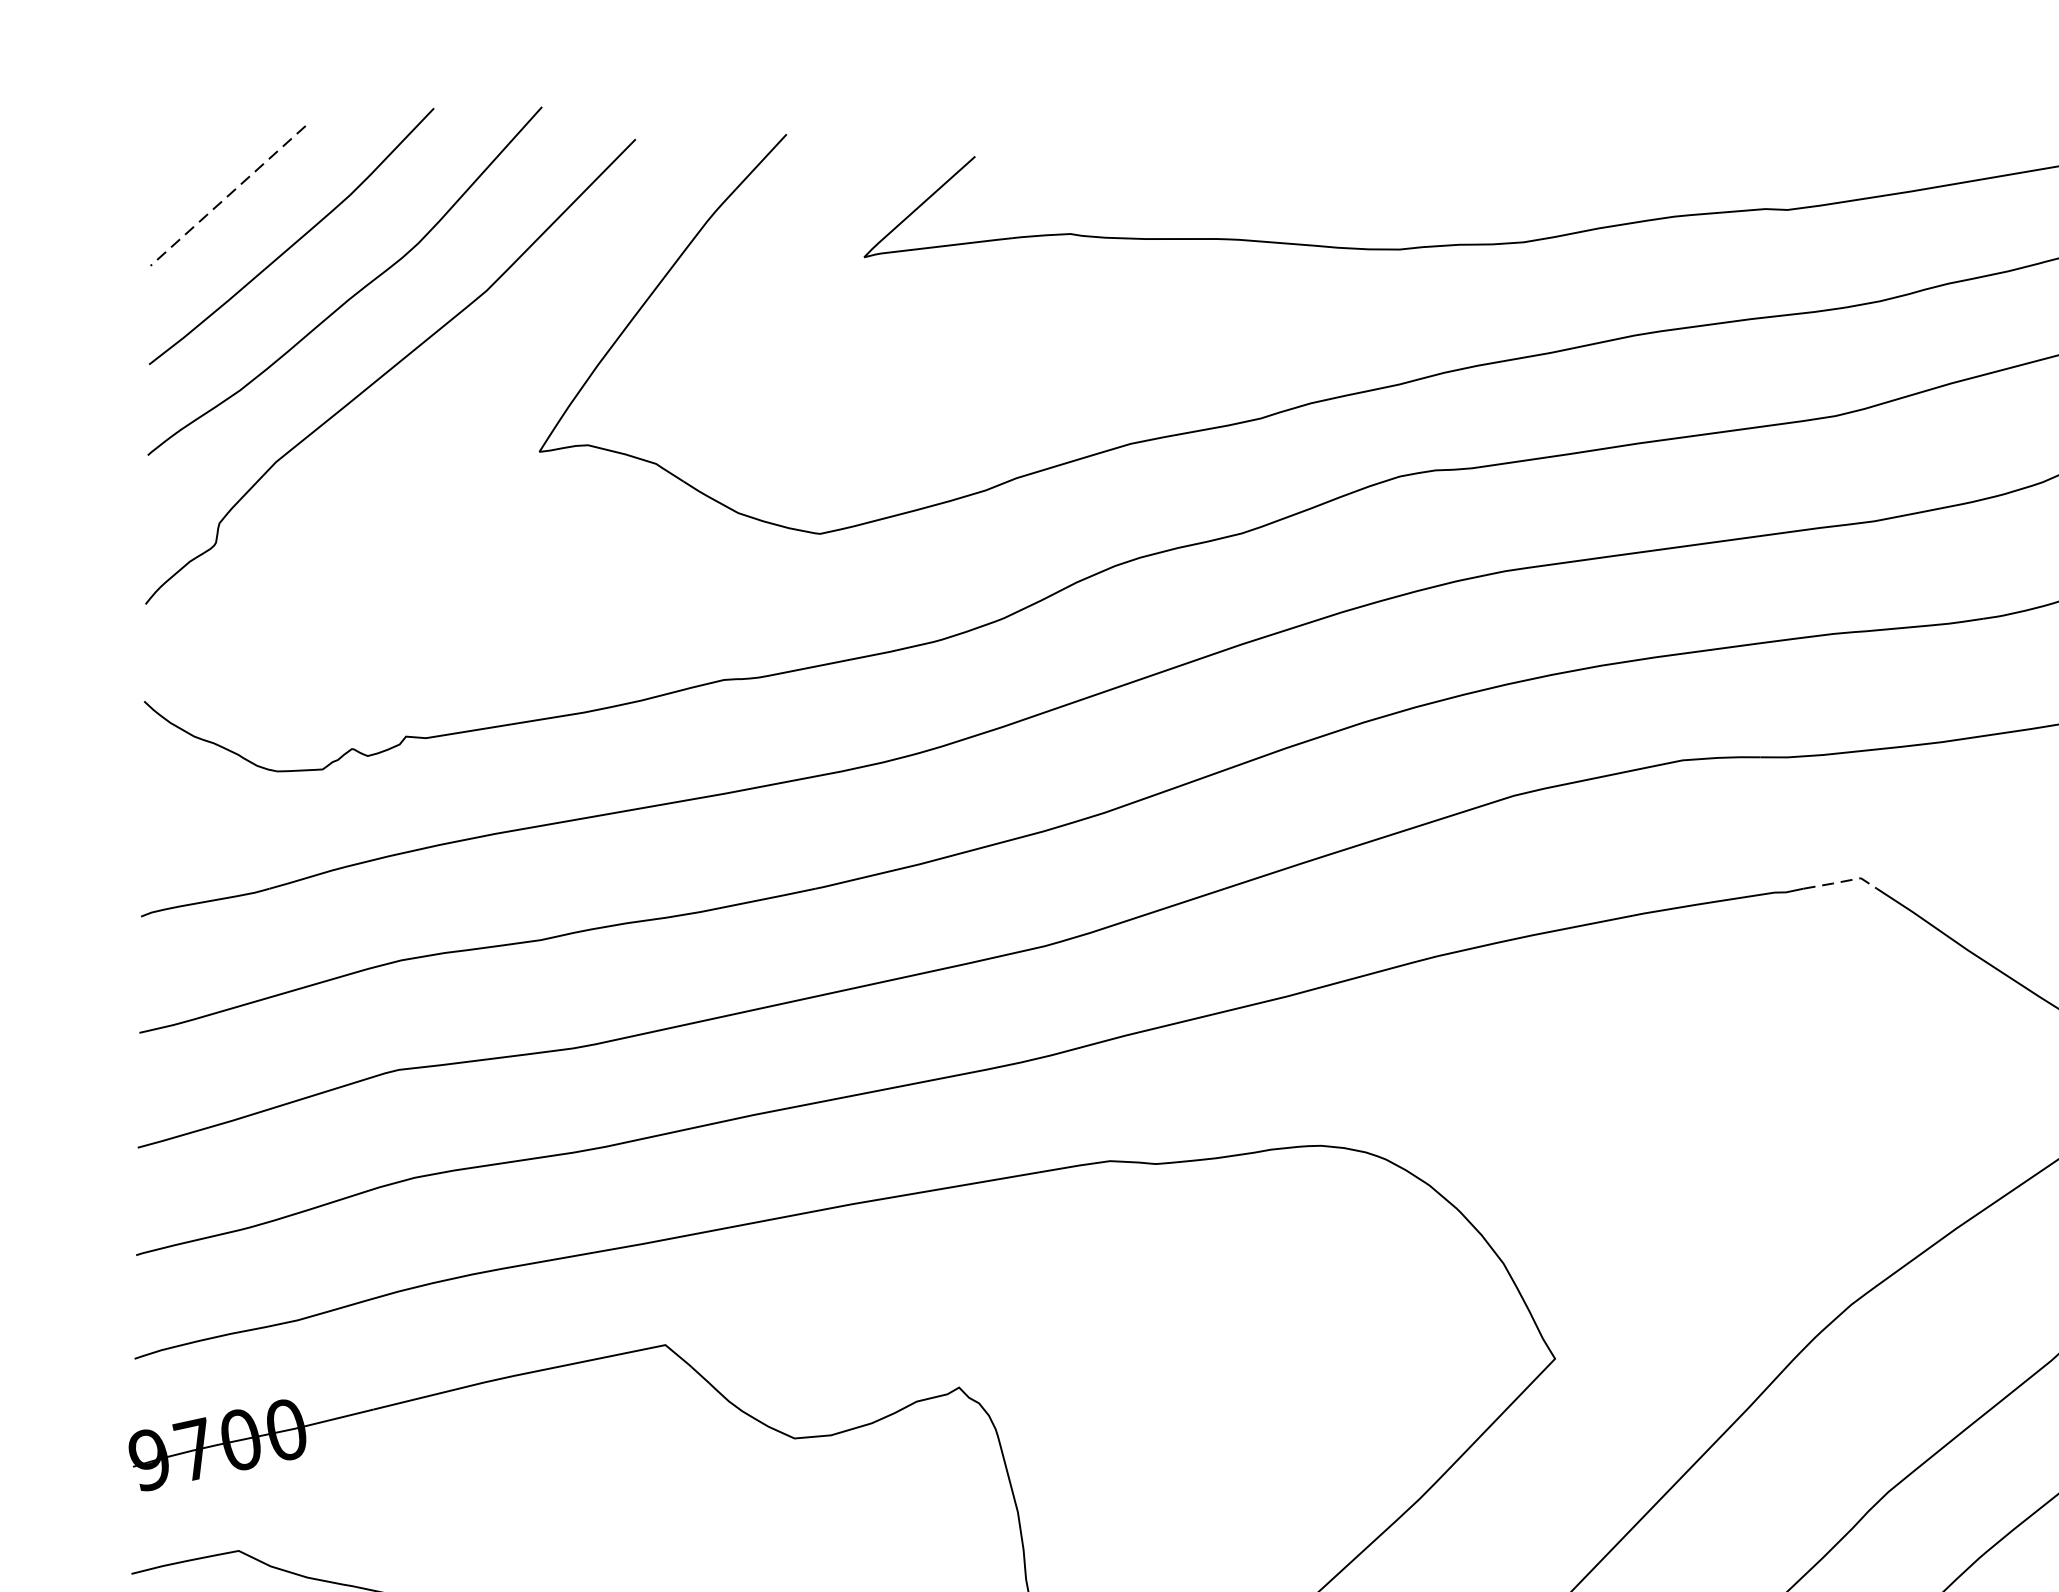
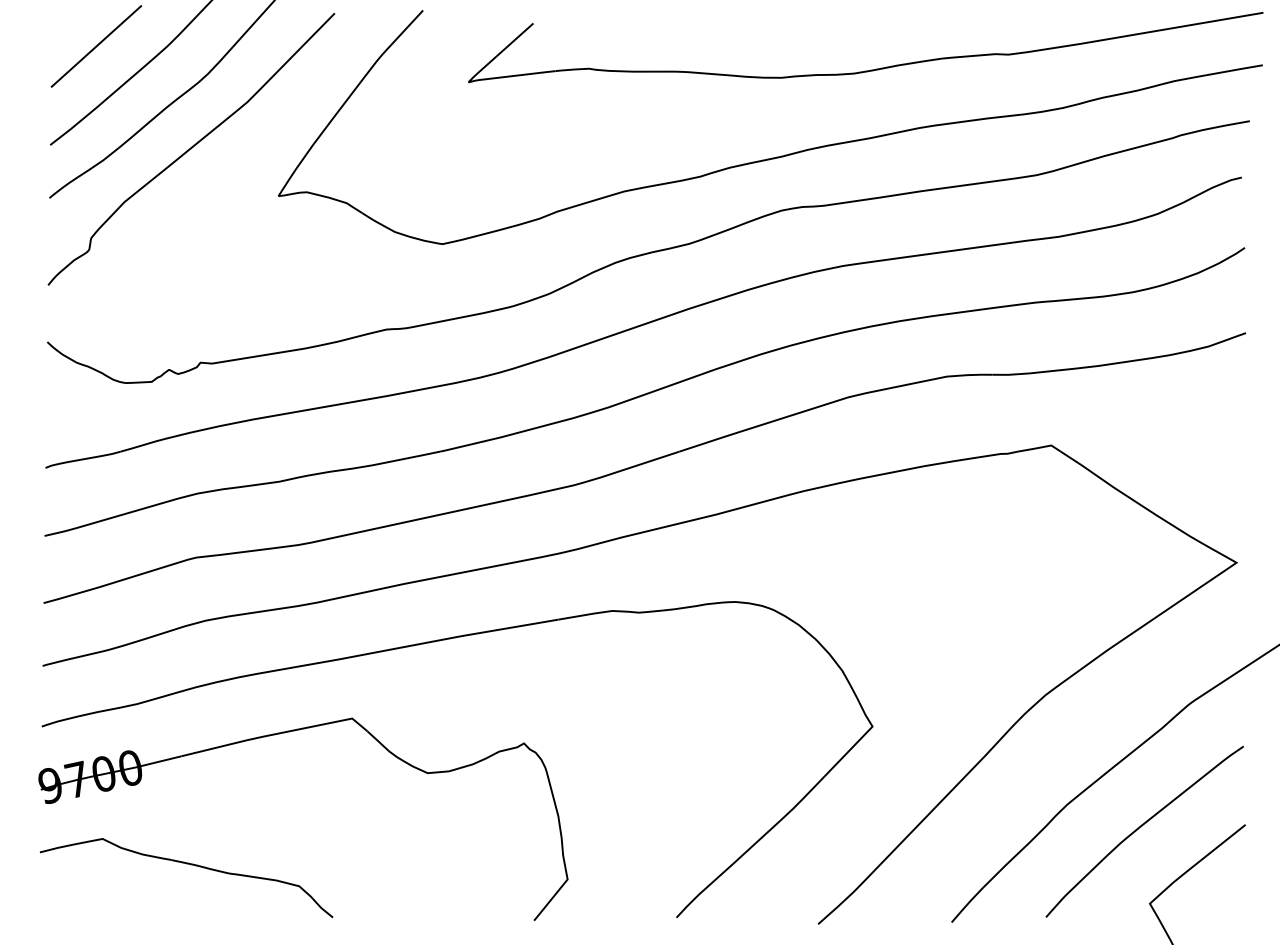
line: (228, 195) -> (96, 46), dashed -> solid
line: (1842, 881) -> (1040, 447), dashed -> solid

